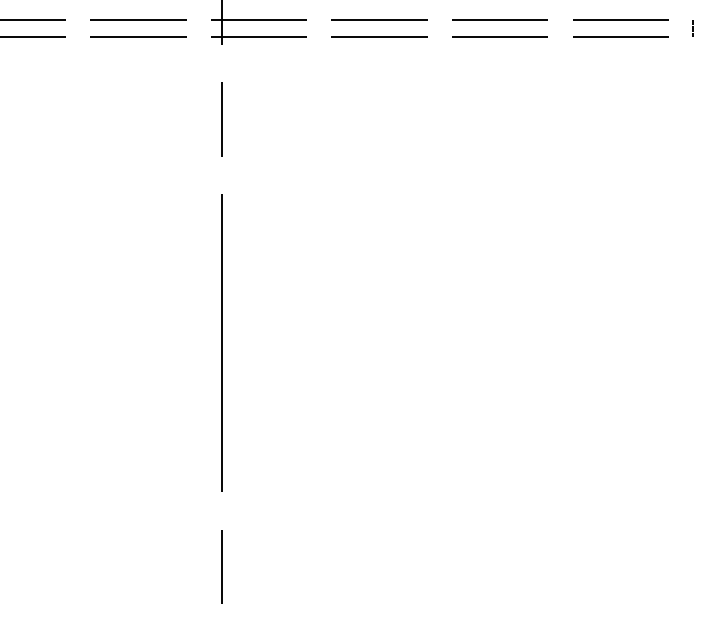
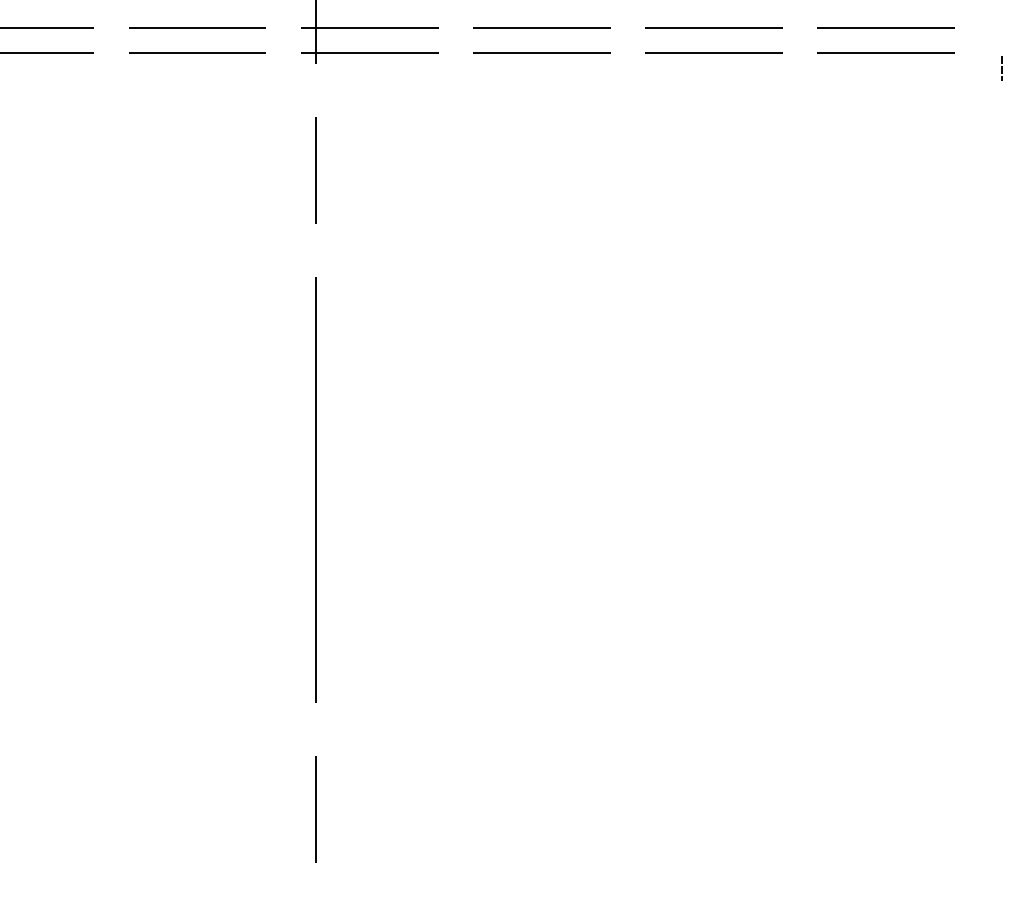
line: (692, 28) -> (1001, 69), moved

